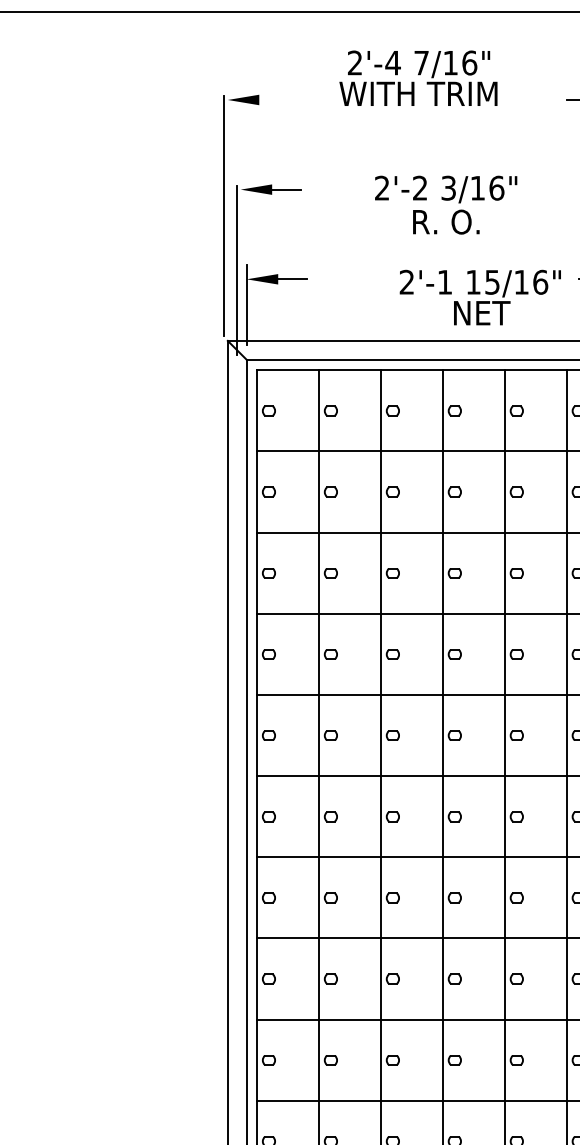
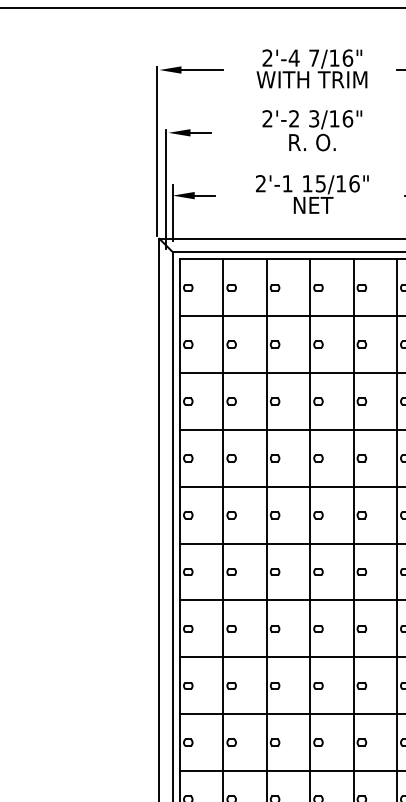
text: (417, 77) -> (311, 68), moved
line: (289, 100) -> (202, 70), added
text: (446, 204) -> (312, 130), moved
text: (480, 297) -> (312, 194), moved

